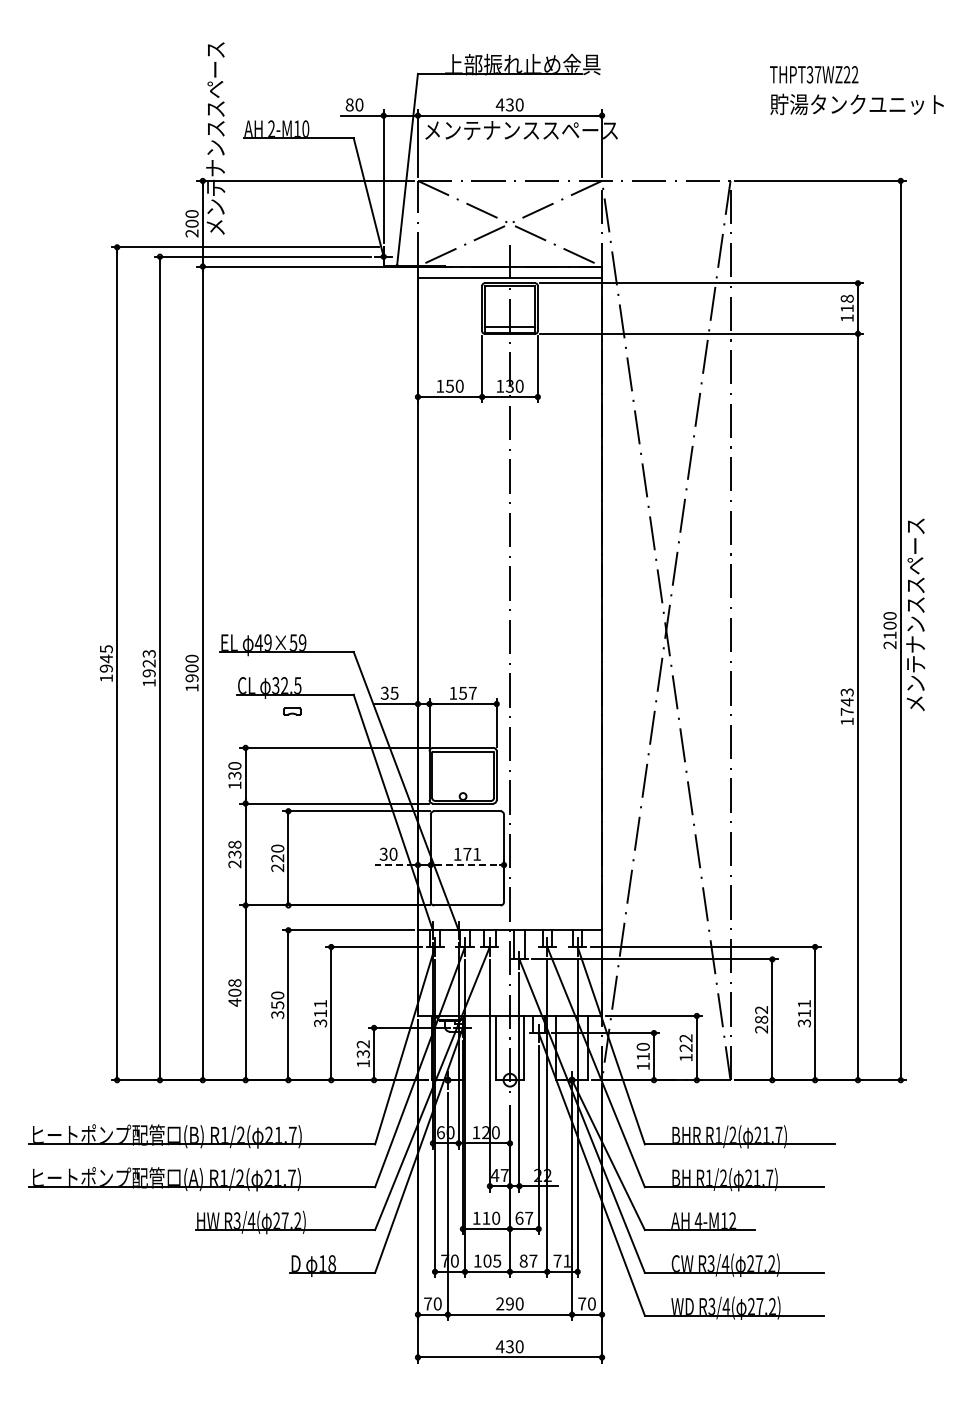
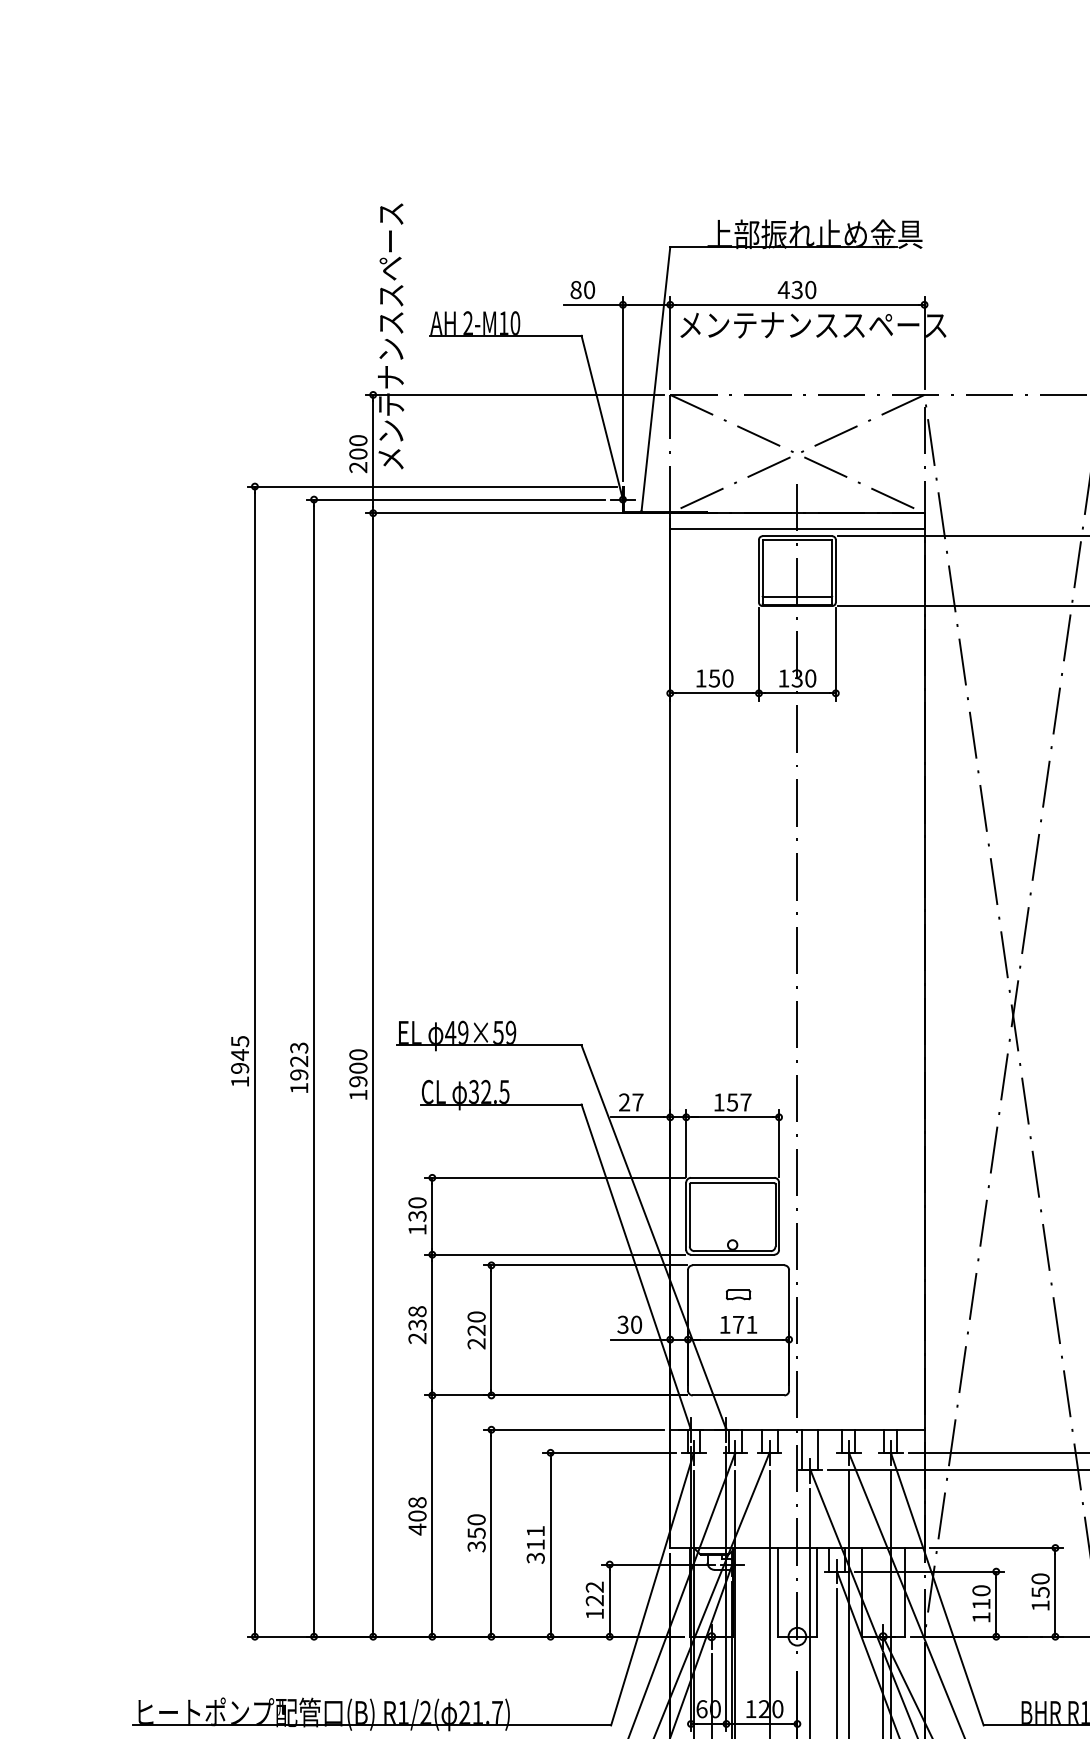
text: (389, 693) -> (630, 1102), 35 -> 27
part: (292, 711) -> (738, 1294), moved
line: (393, 865) -> (636, 1340), dashed -> solid
line: (467, 865) -> (738, 1340), dashed -> solid
text: (685, 1042) -> (1039, 1584), 122 -> 150
text: (363, 1054) -> (595, 1601), 132 -> 122

